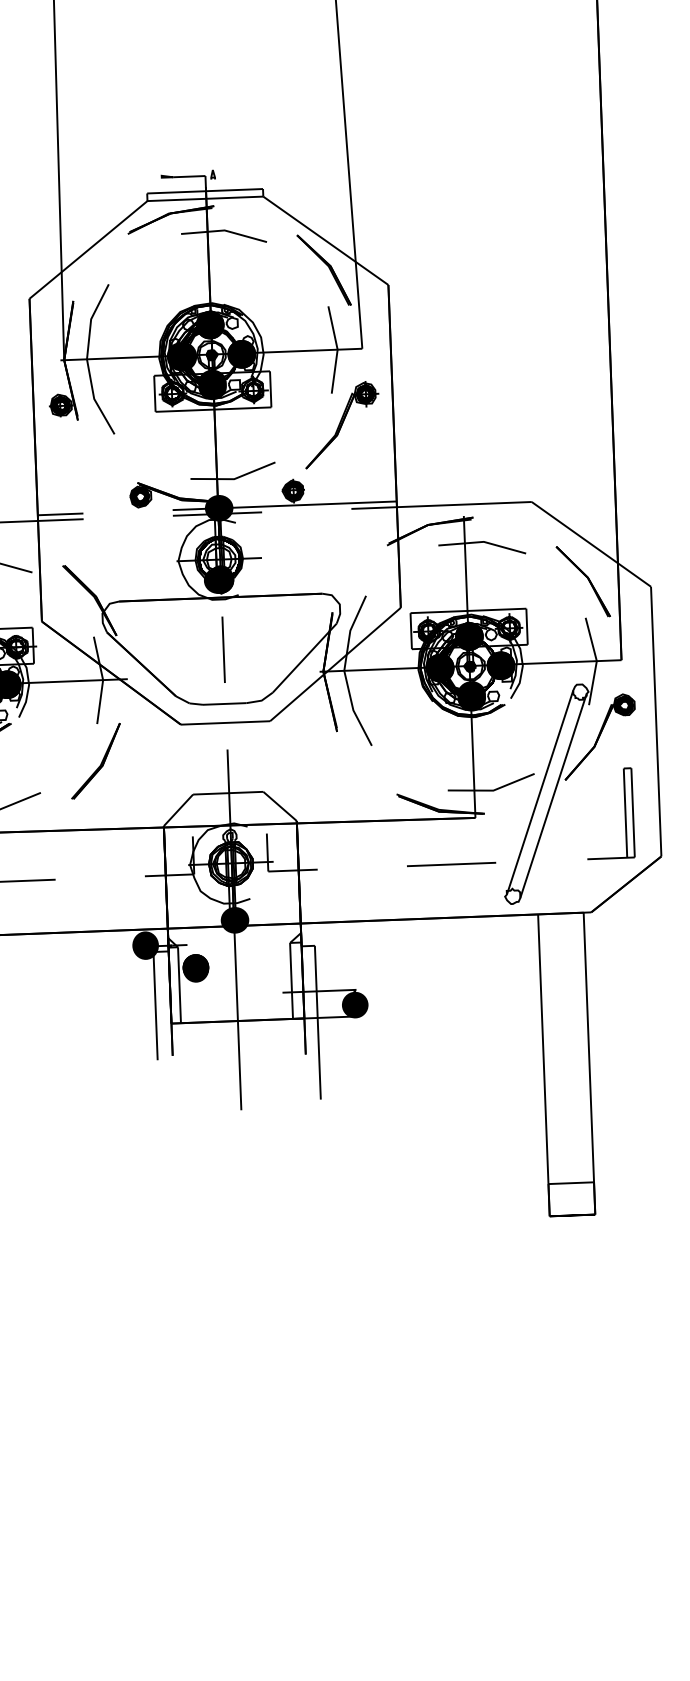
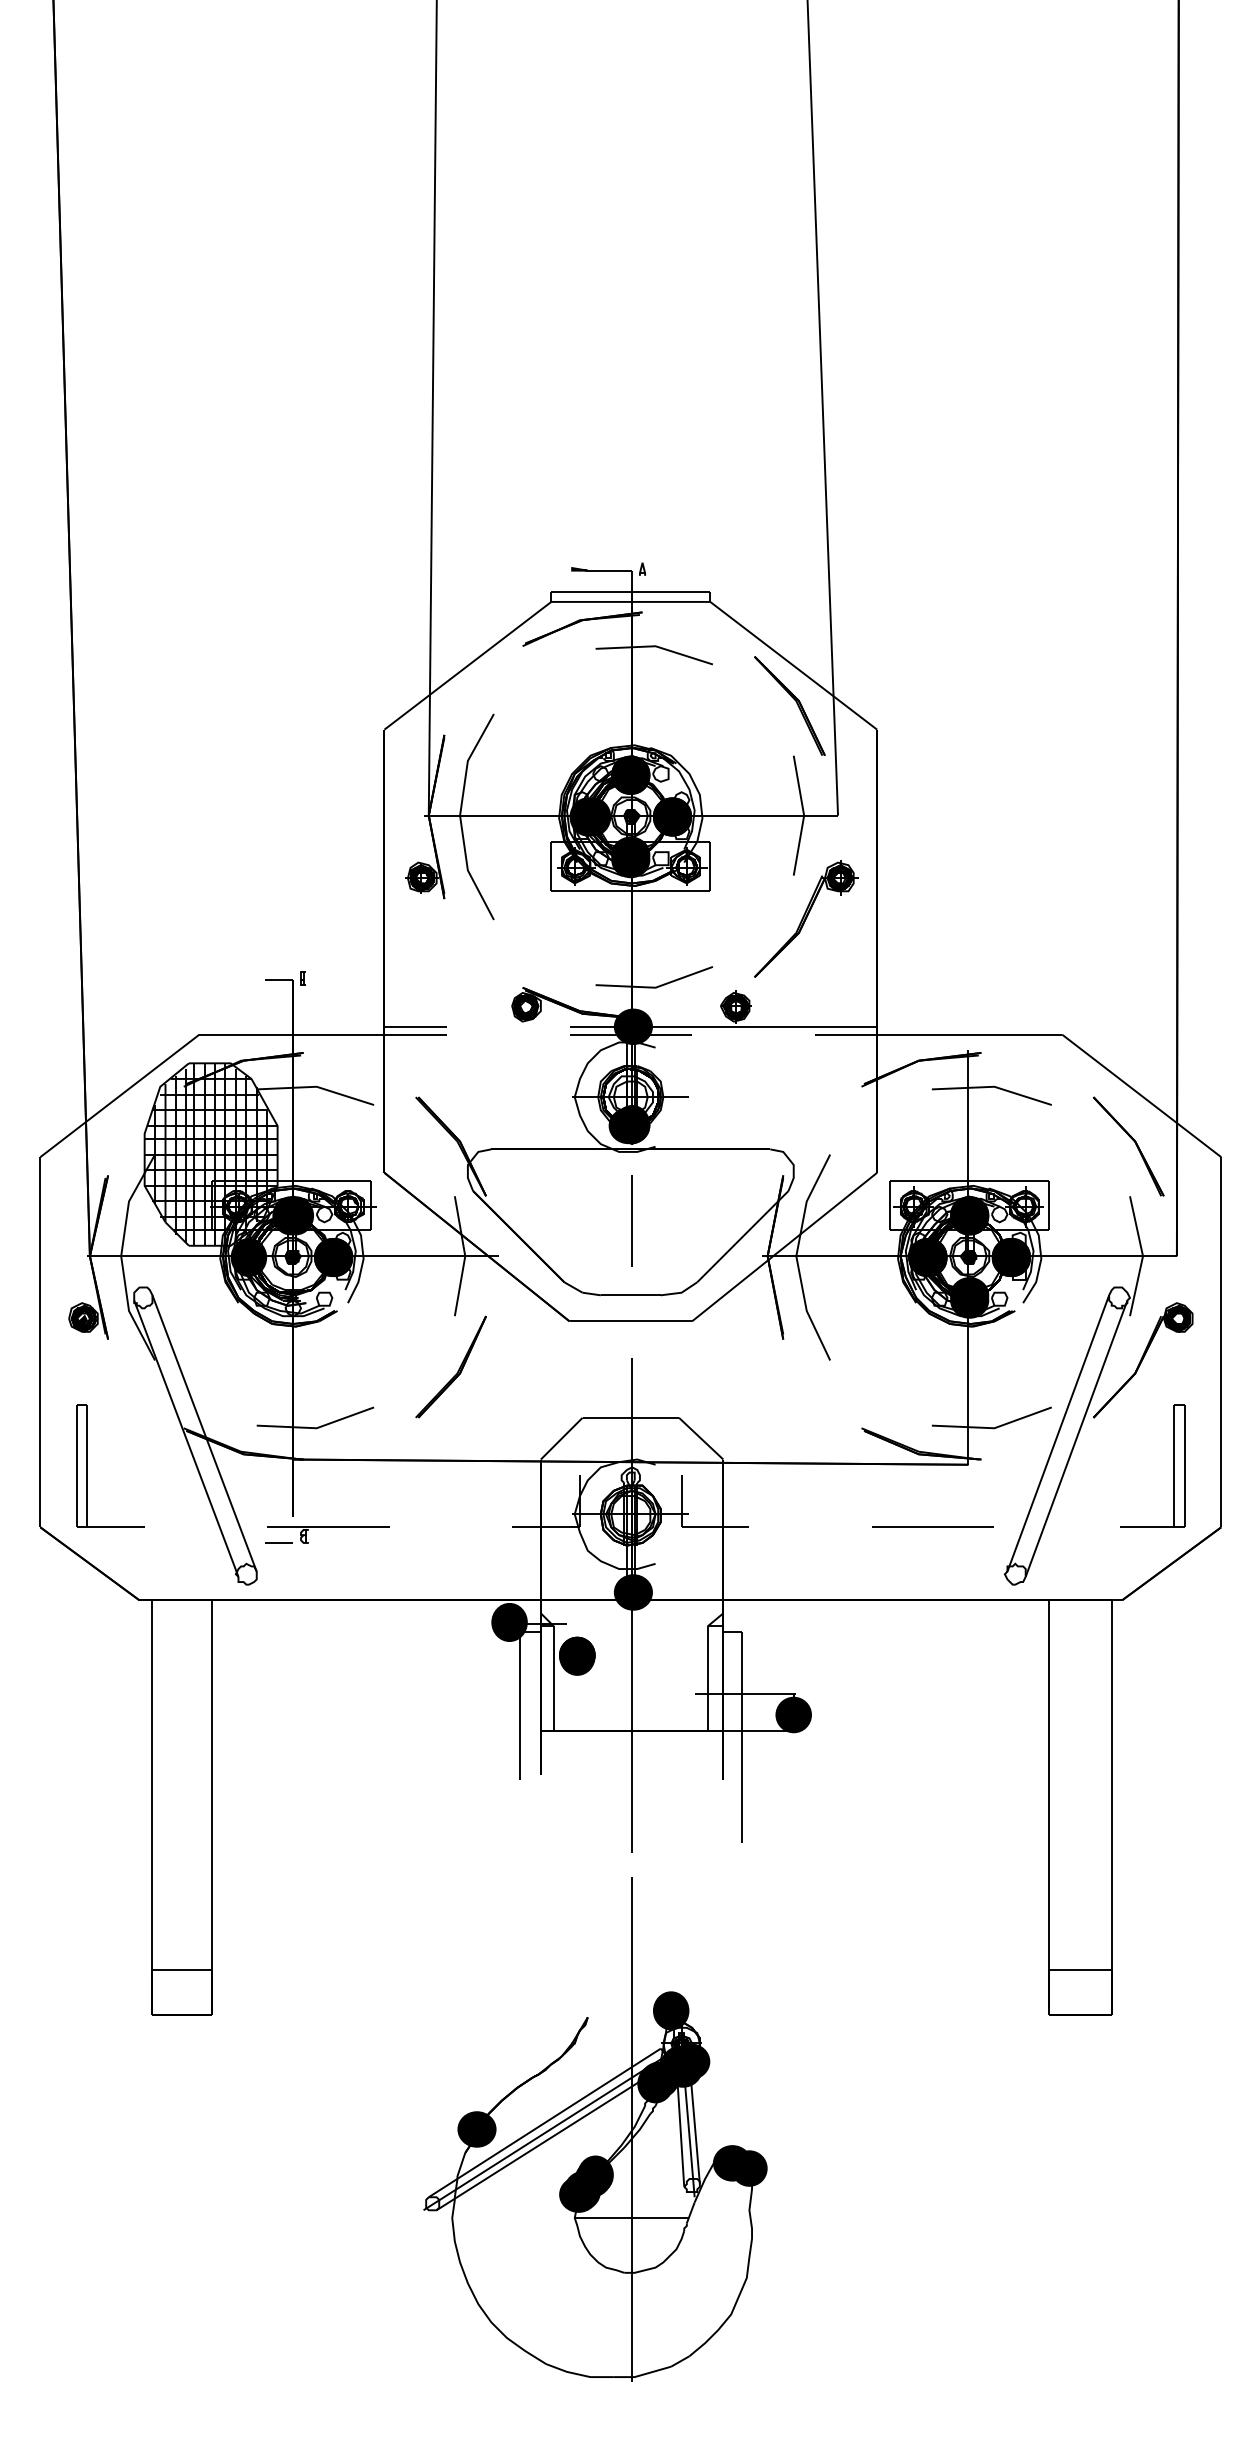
part: (222, 1312) -> (595, 2129), added

